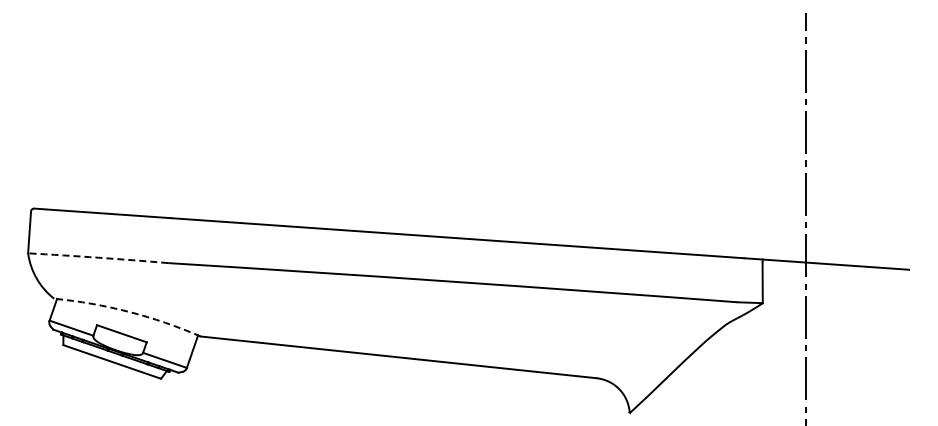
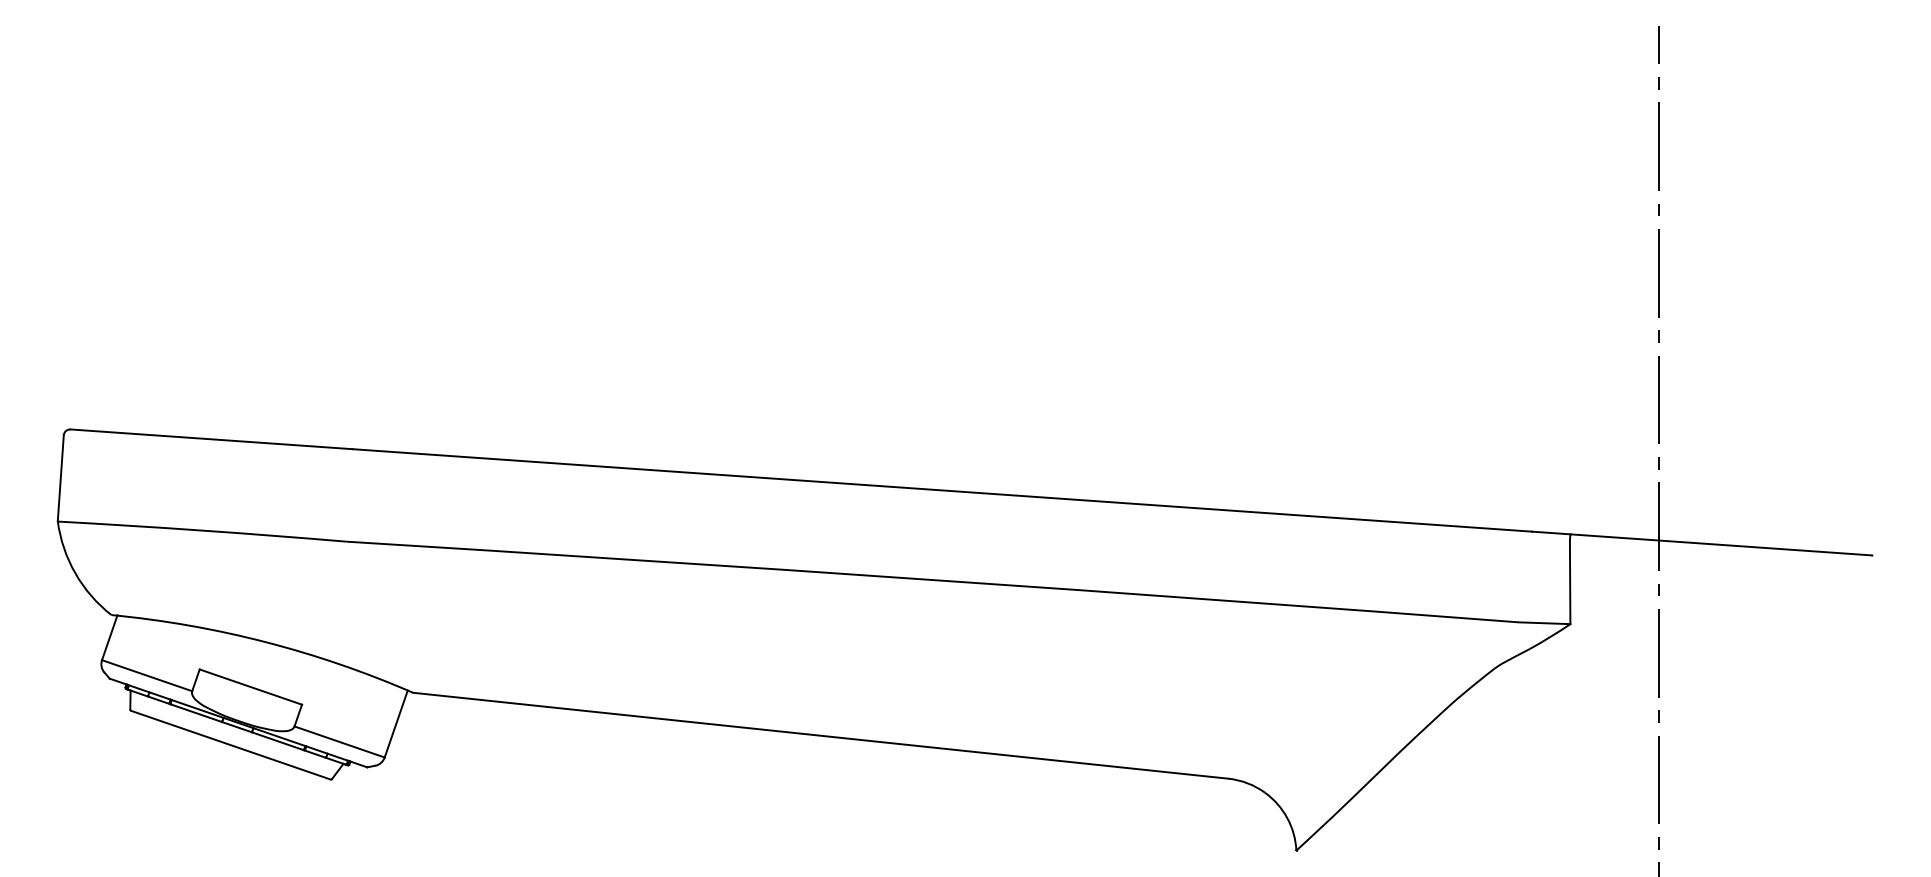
arc: (98, 257) -> (202, 530), dashed -> solid
arc: (128, 311) -> (264, 641), dashed -> solid

